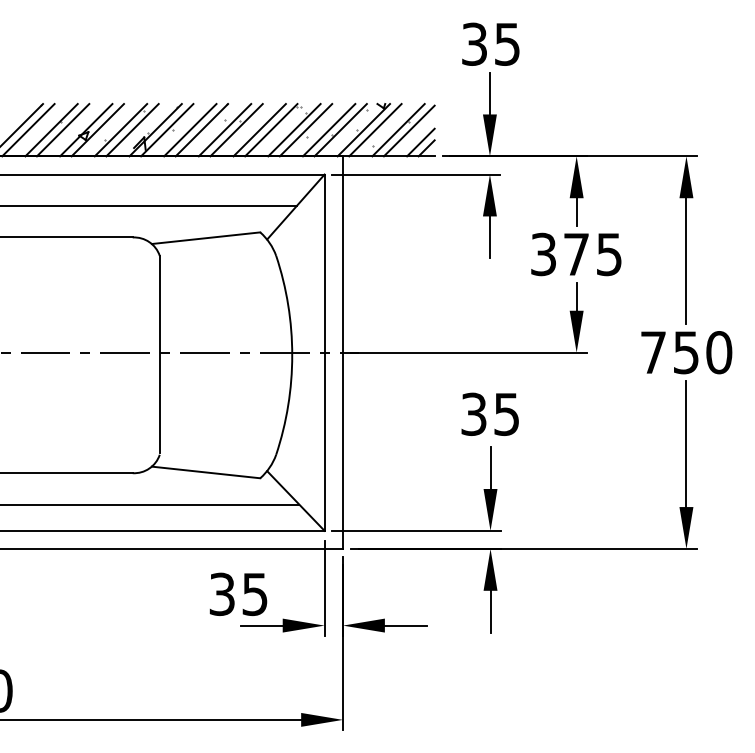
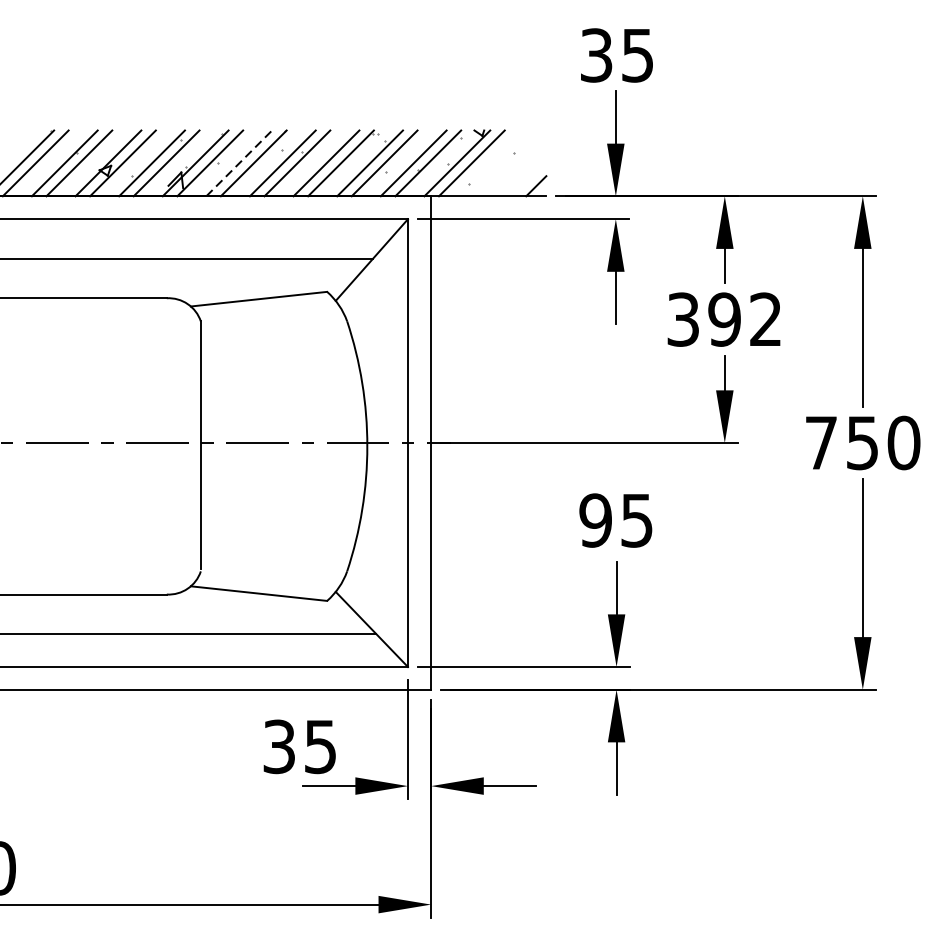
line: (190, 129) -> (239, 162), solid -> dashed
line: (398, 130) -> (500, 163), removed
line: (408, 130) -> (513, 163), removed
line: (420, 142) -> (528, 178), removed
text: (592, 254) -> (744, 319), 375 -> 392
text: (473, 413) -> (595, 519), 35 -> 95

